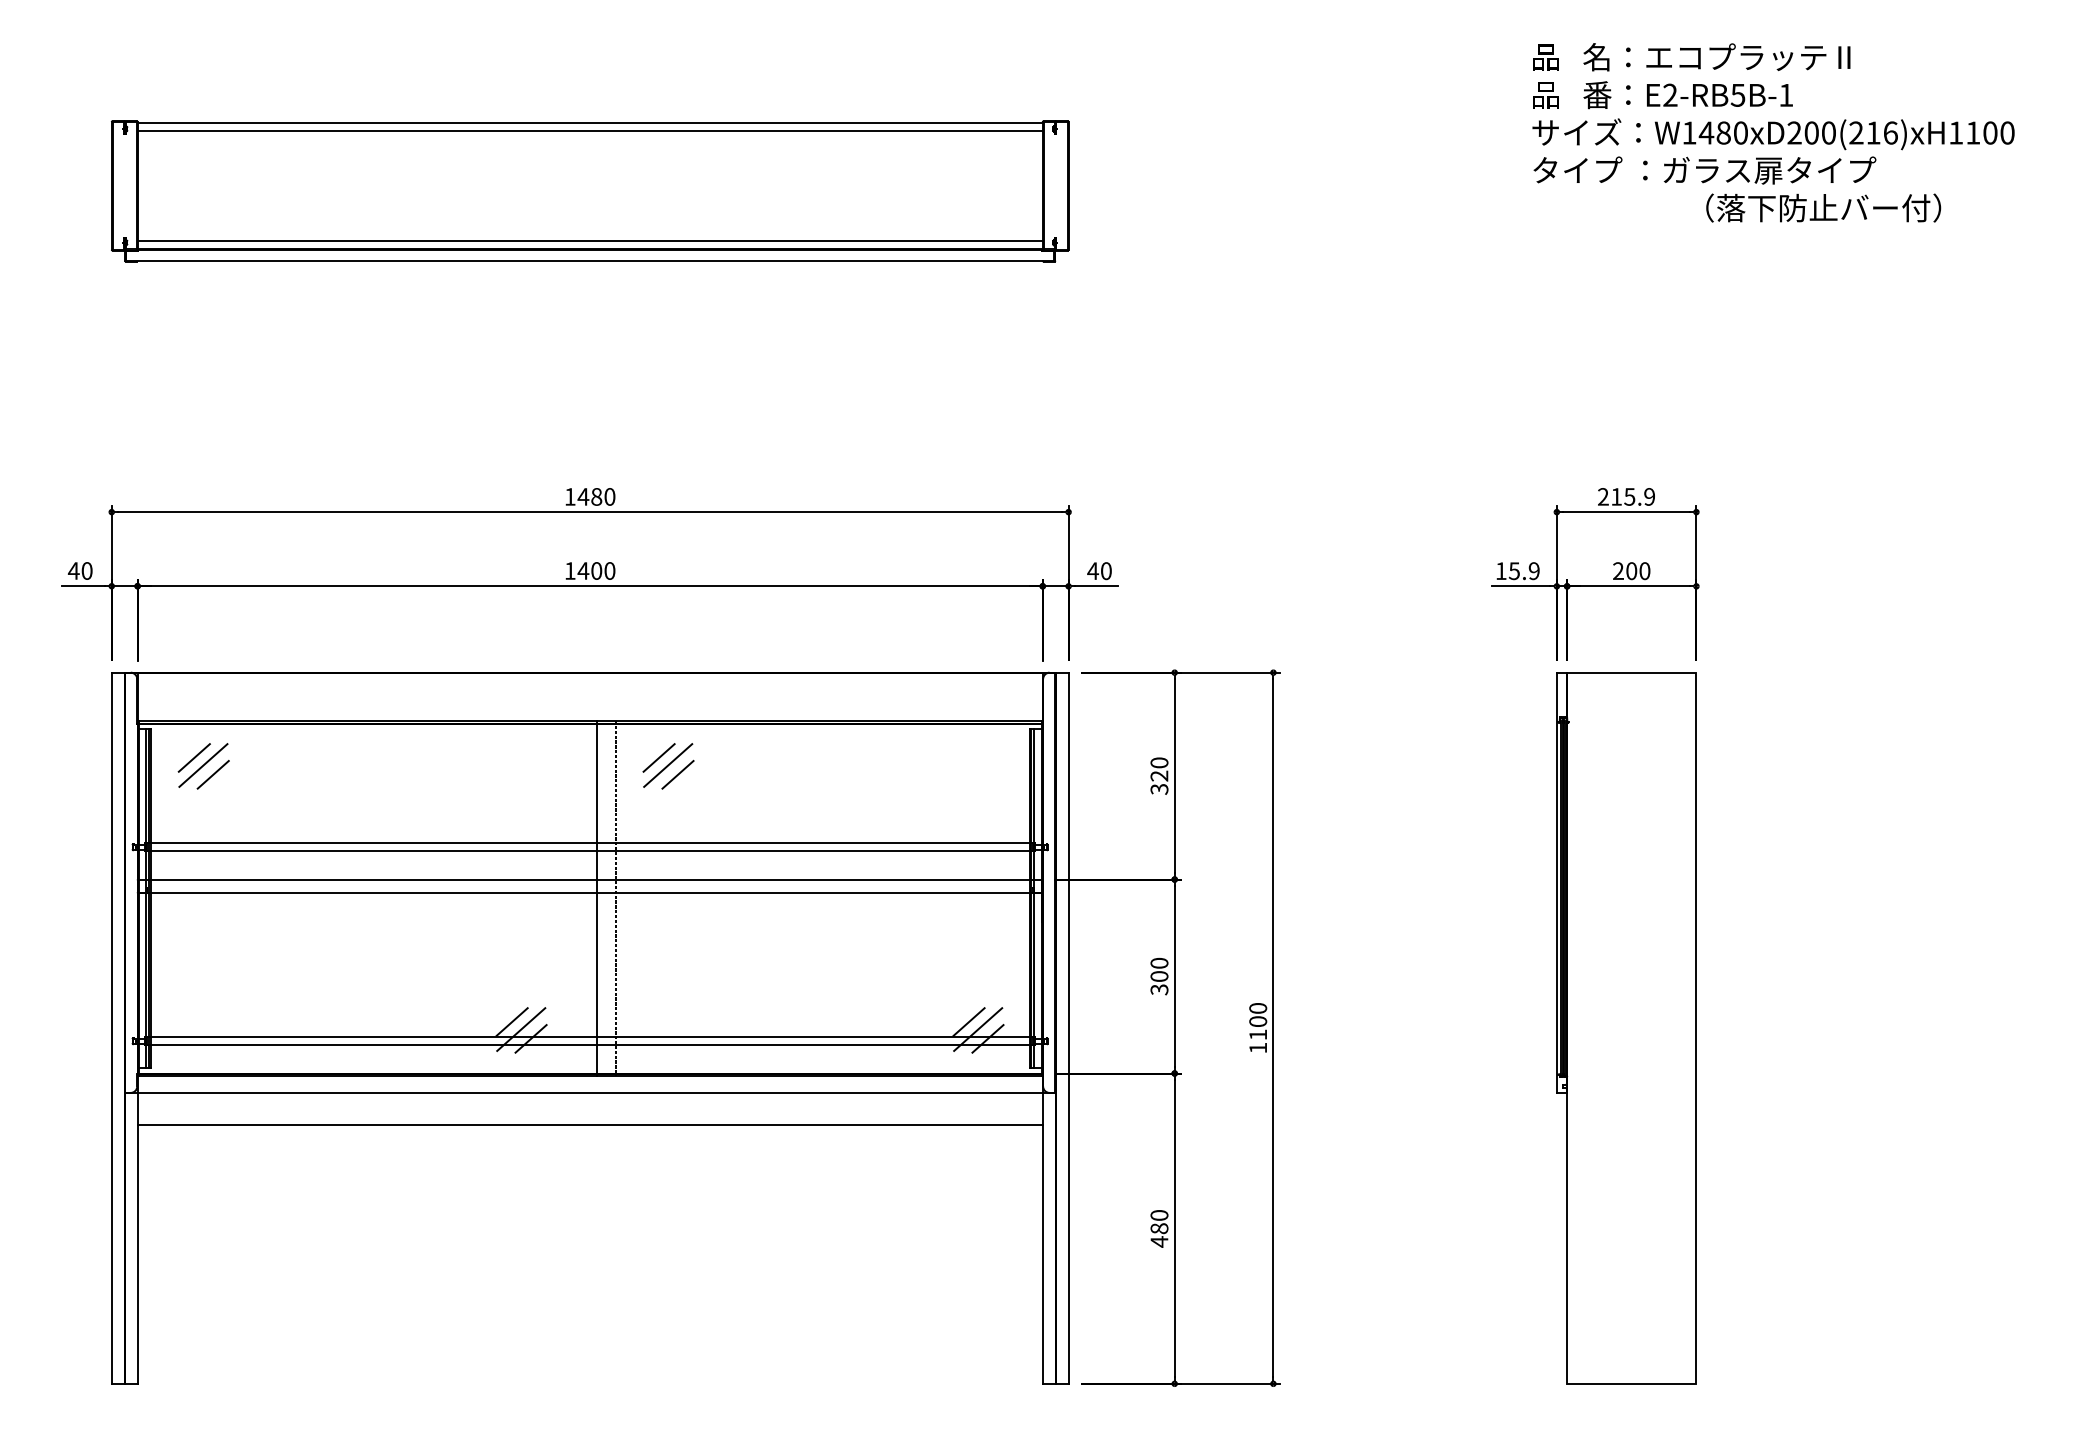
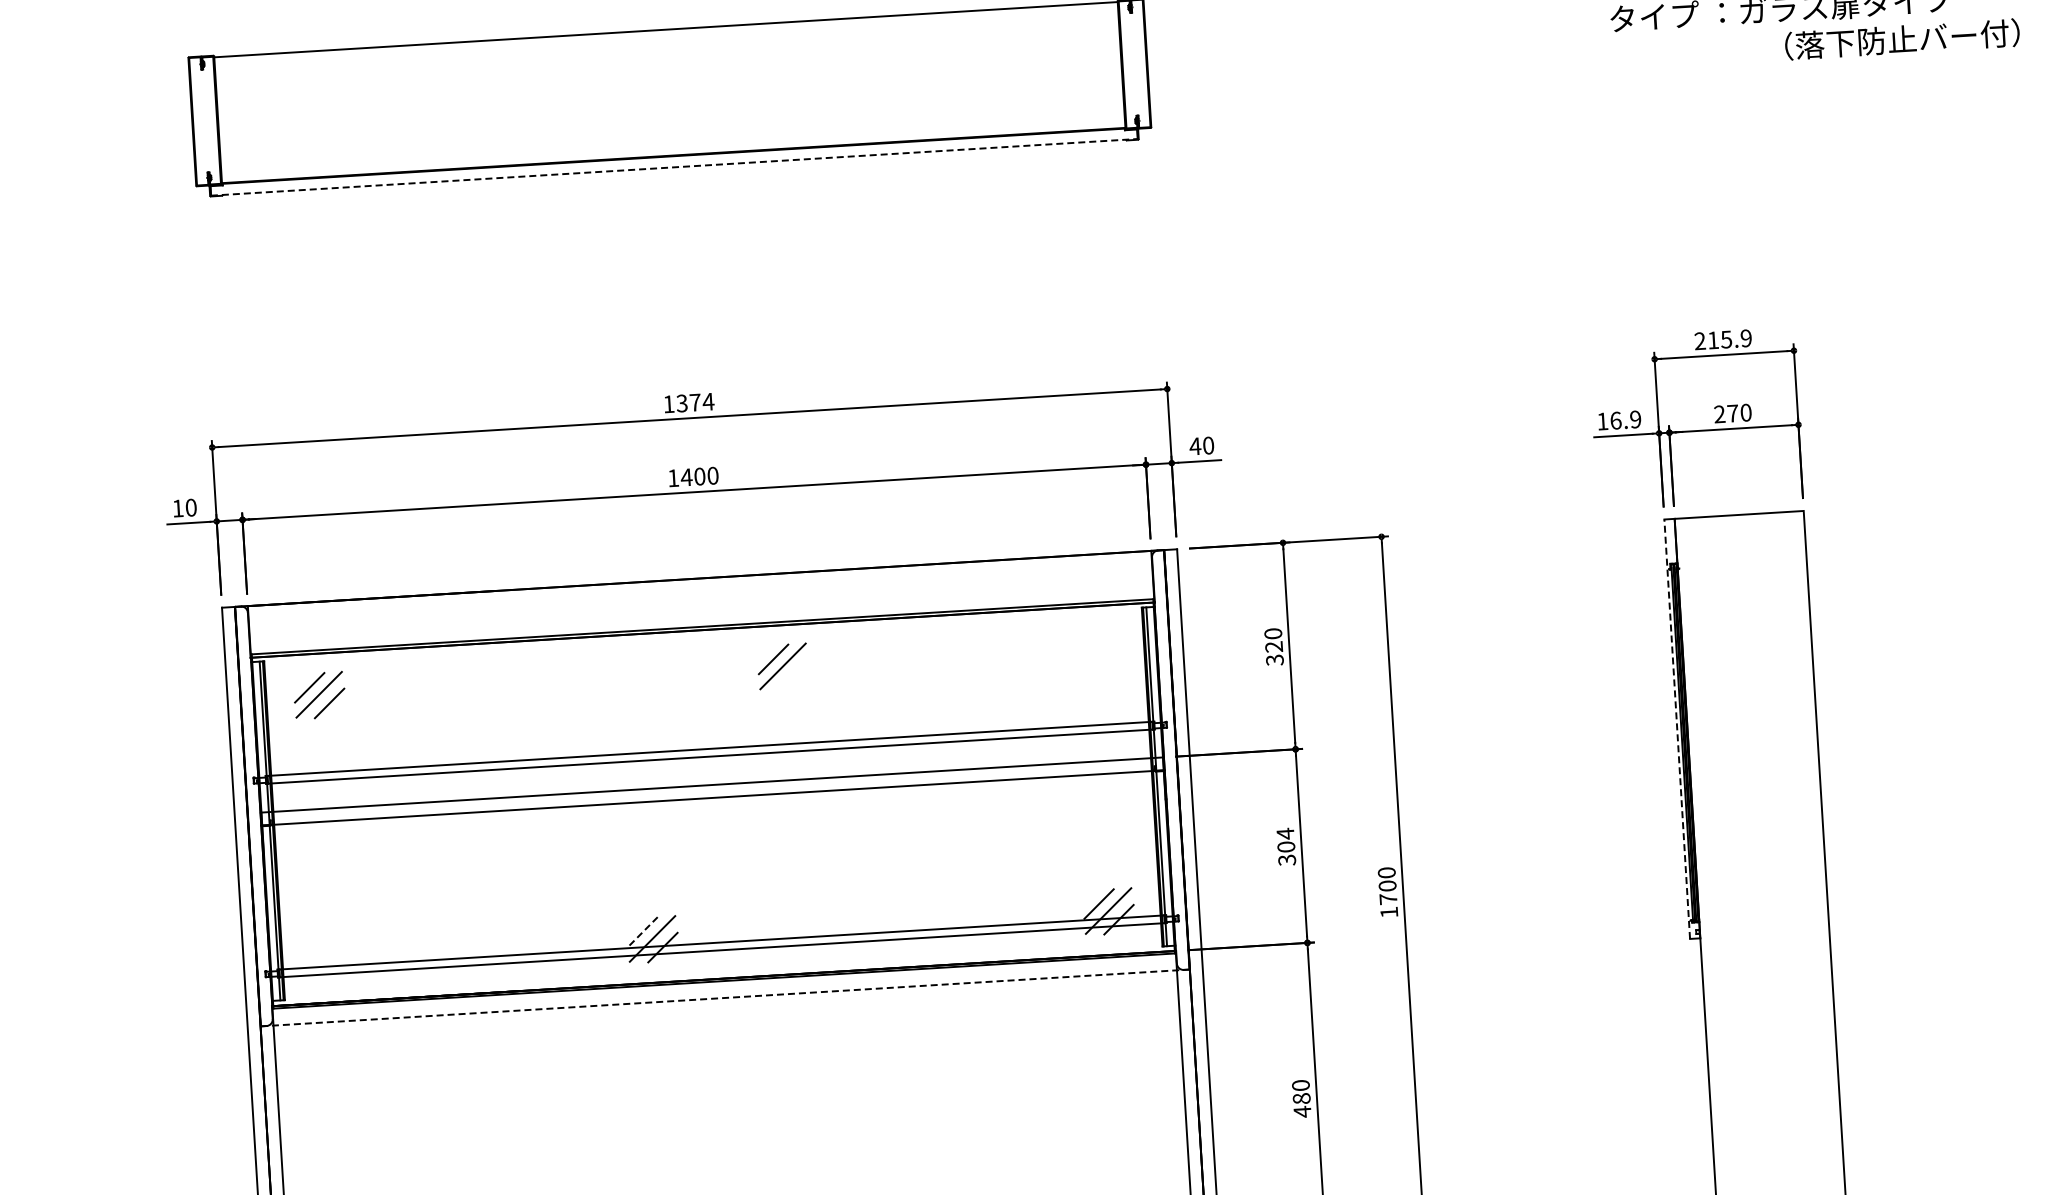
line: (589, 130) -> (665, 37), removed
line: (589, 241) -> (672, 148), removed
line: (590, 260) -> (674, 167), solid -> dashed
text: (596, 496) -> (695, 402), 1480 -> 1374
text: (73, 570) -> (177, 508), 40 -> 10
text: (1514, 571) -> (1615, 421), 15.9 -> 16.9
text: (1631, 571) -> (1732, 413), 200 -> 270
line: (677, 774) -> (792, 674), removed
line: (1556, 882) -> (1676, 728), solid -> dashed
line: (596, 898) -> (719, 803), removed
line: (615, 898) -> (738, 802), removed
text: (1159, 963) -> (1285, 834), 300 -> 304
line: (512, 1022) -> (643, 932), solid -> dashed
text: (1257, 1034) -> (1387, 898), 1100 -> 1700
line: (590, 1092) -> (725, 997), solid -> dashed
line: (589, 1125) -> (726, 1030), removed

